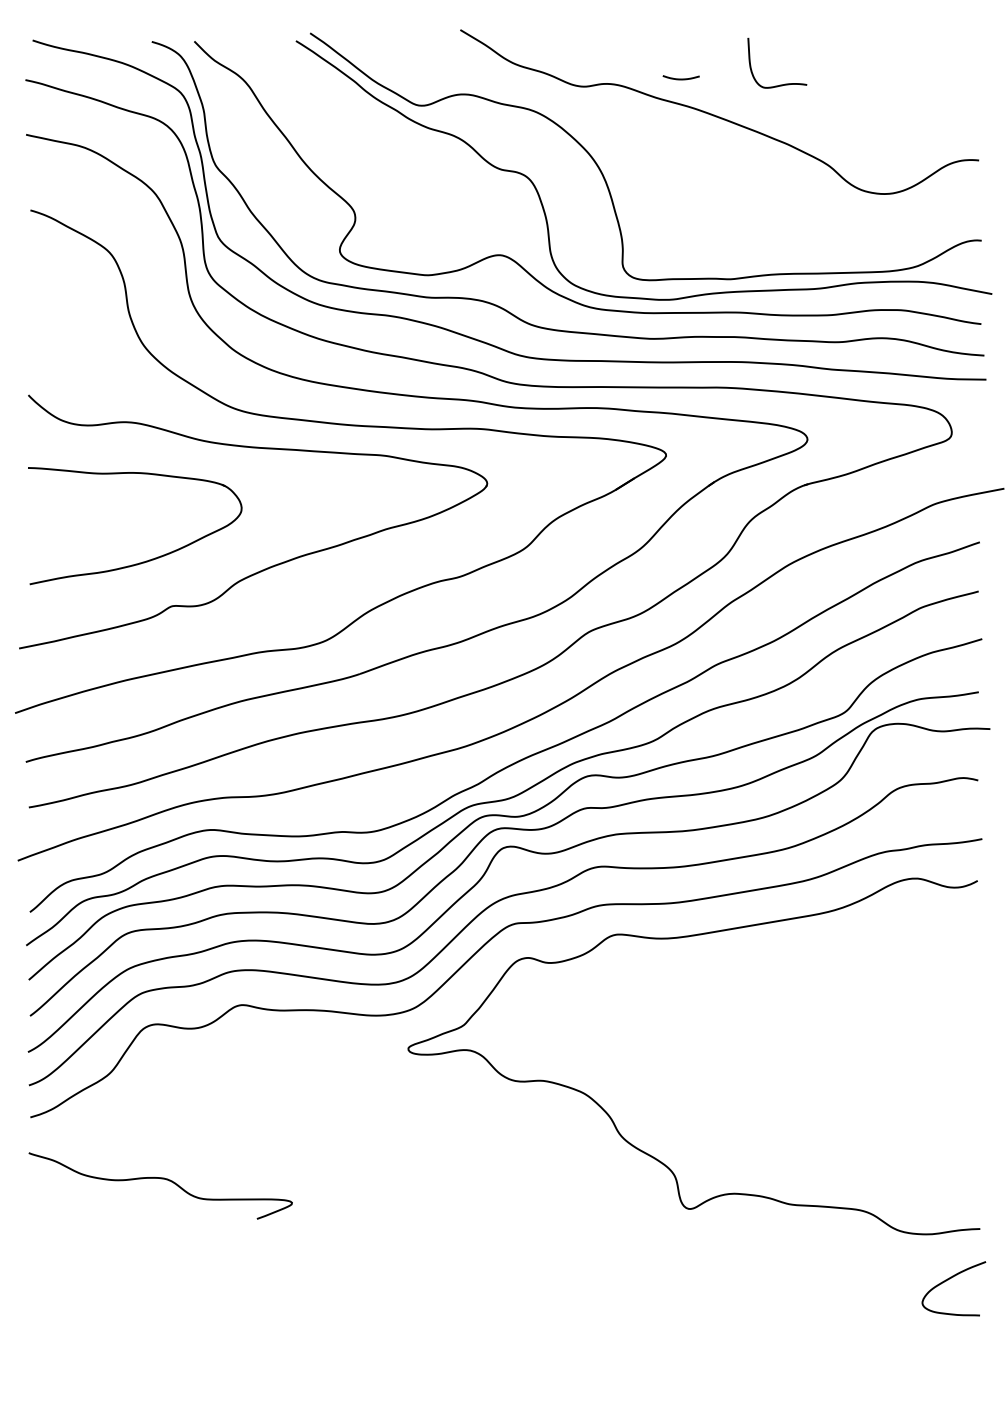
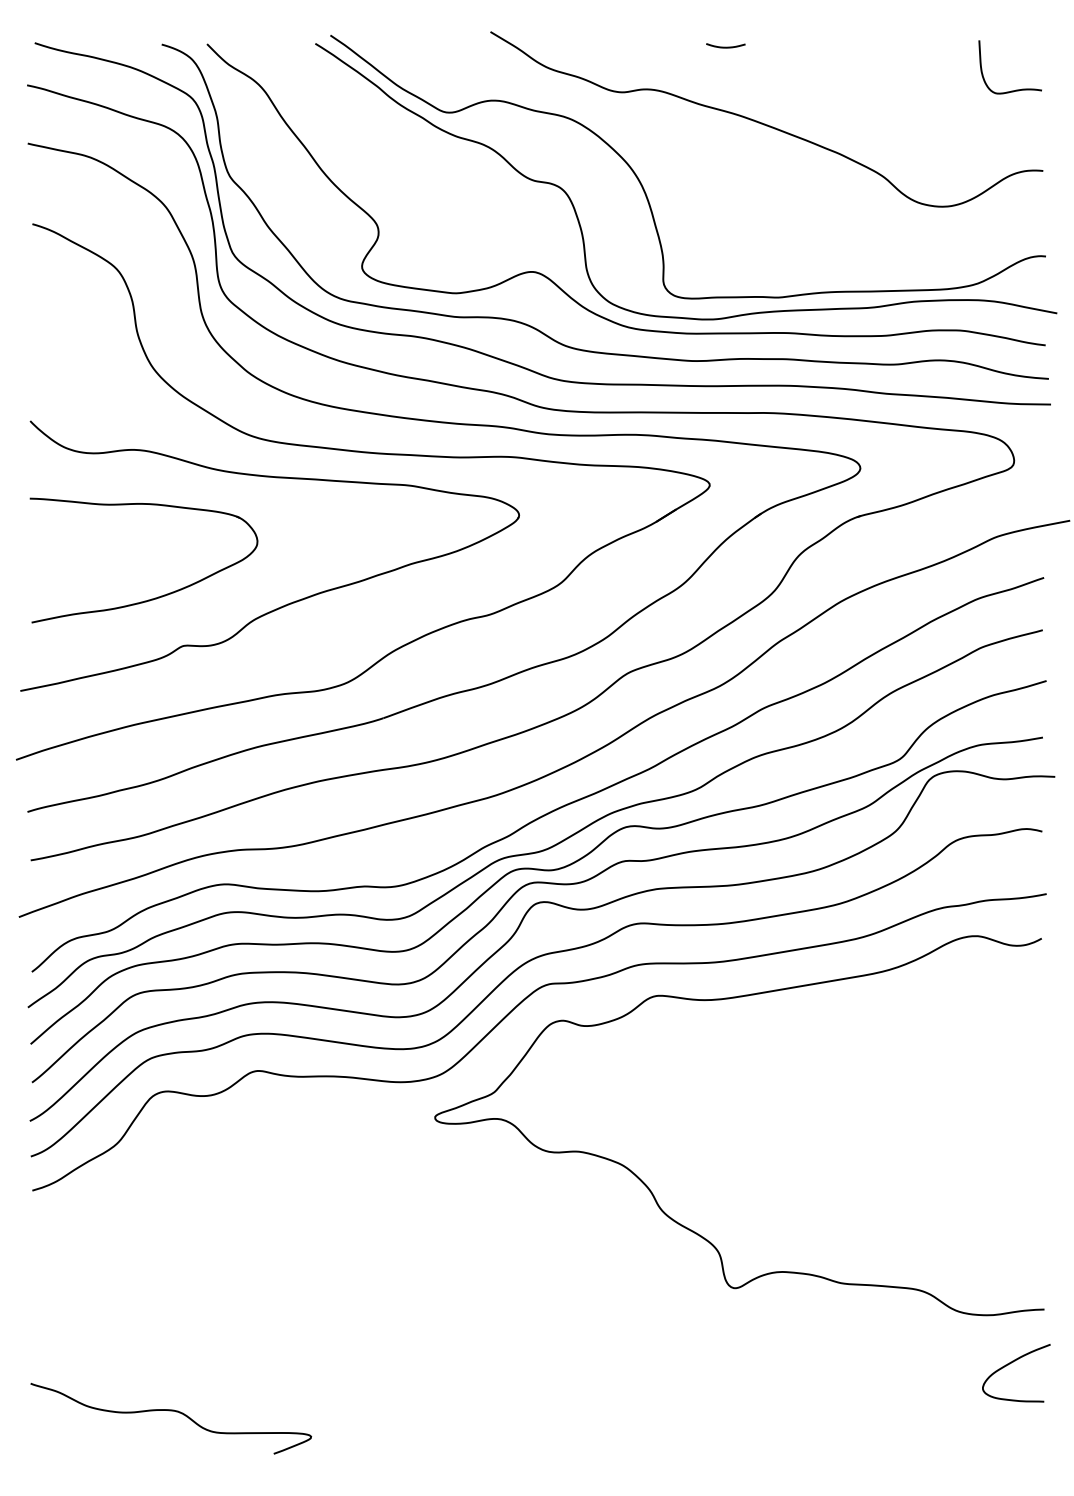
curve: (680, 78) -> (725, 46), moved
curve: (783, 83) -> (1016, 89), moved
curve: (160, 1179) -> (171, 1411), moved

